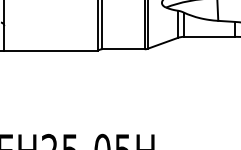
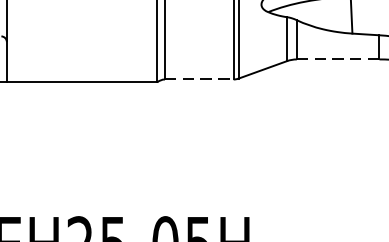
line: (209, 36) -> (338, 58), solid -> dashed
line: (123, 49) -> (199, 79), solid -> dashed

